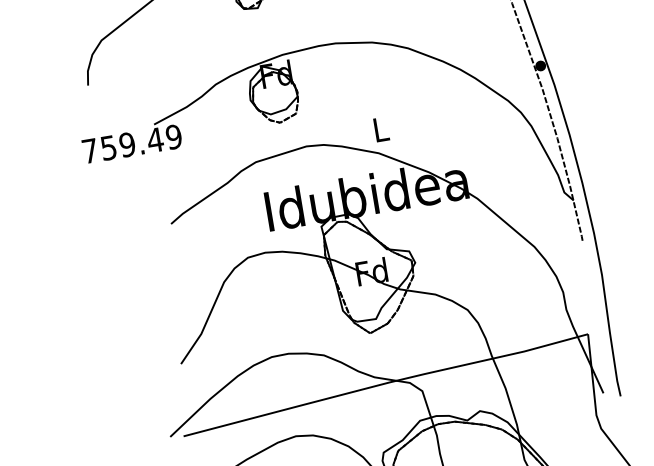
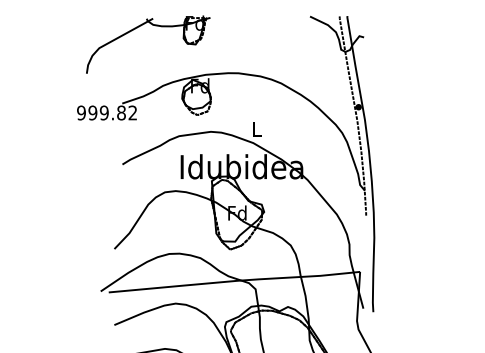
text: (132, 143) -> (107, 112), 759.49 -> 999.82

